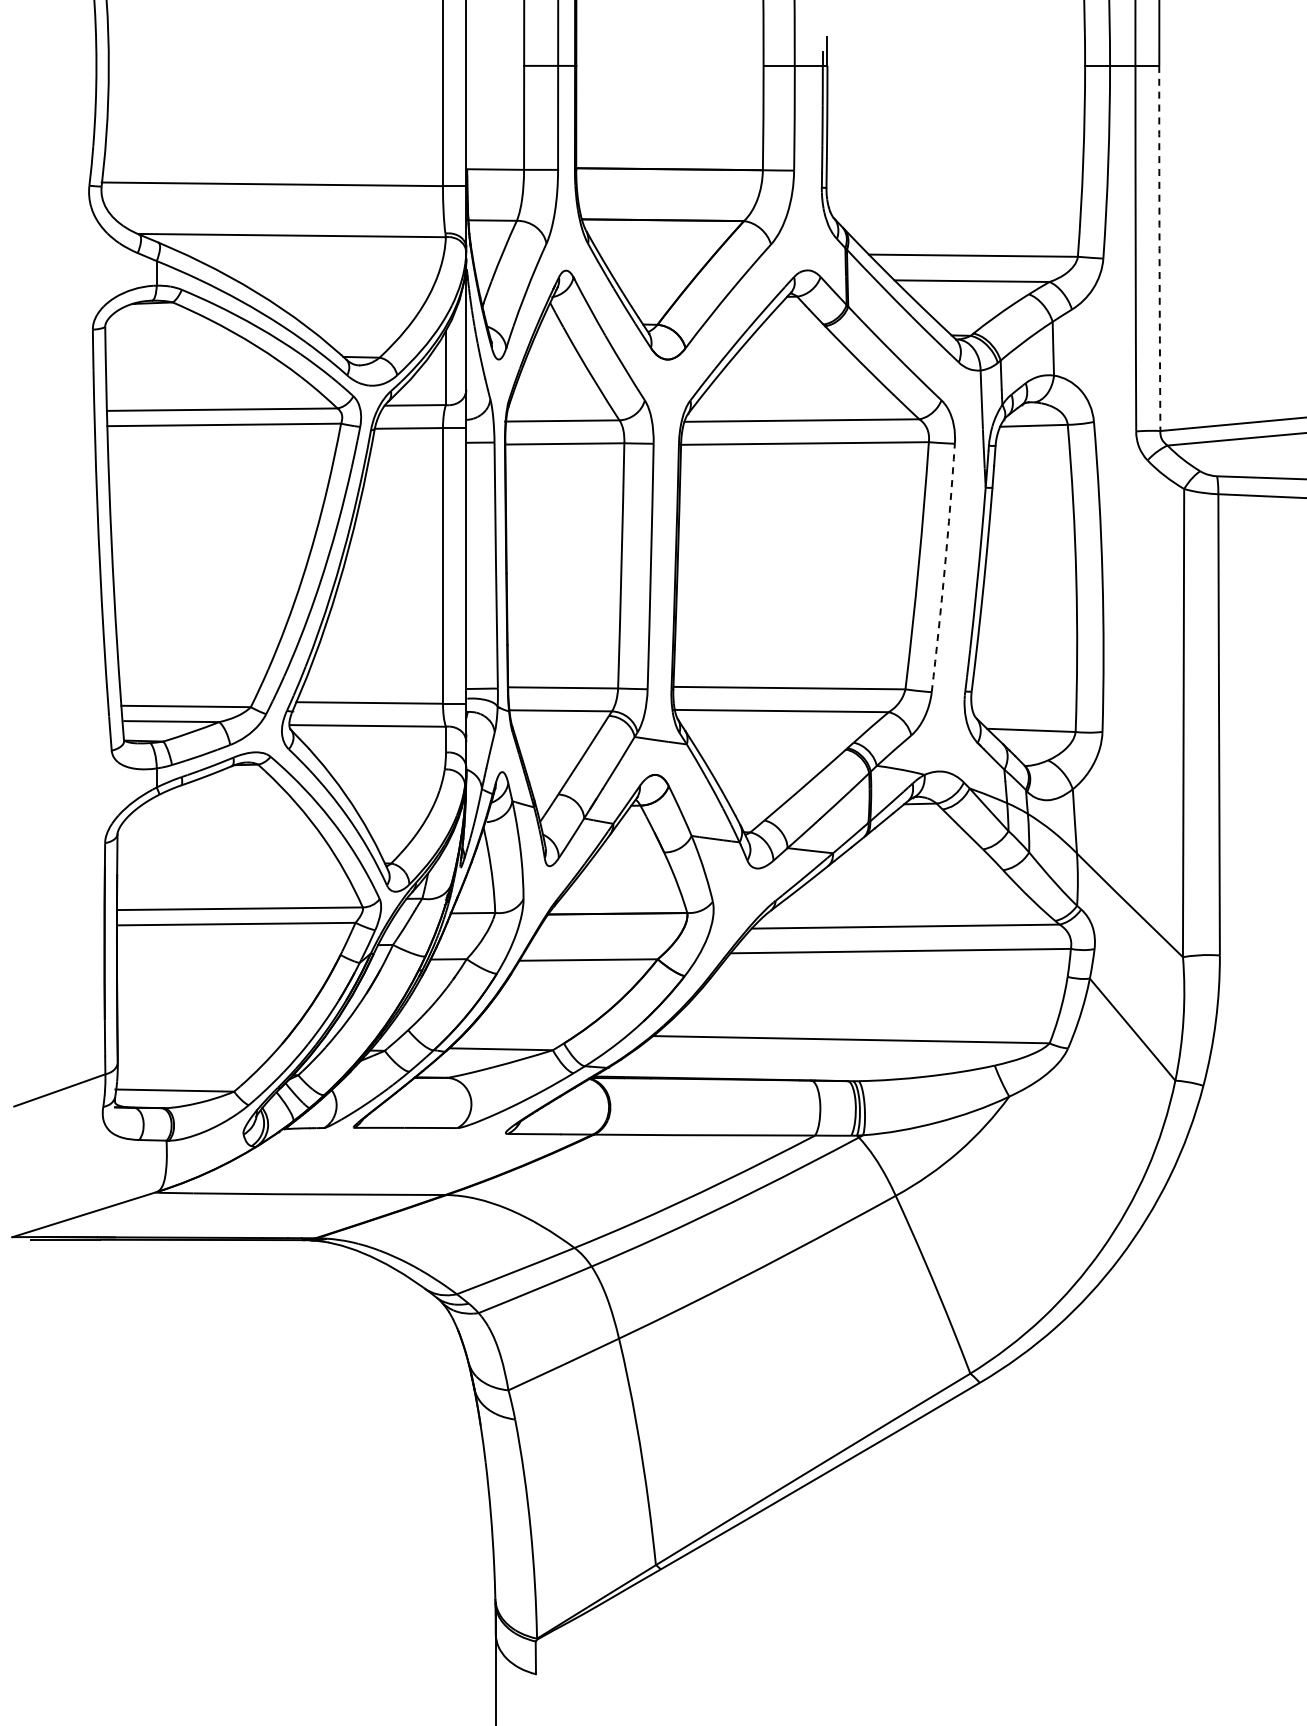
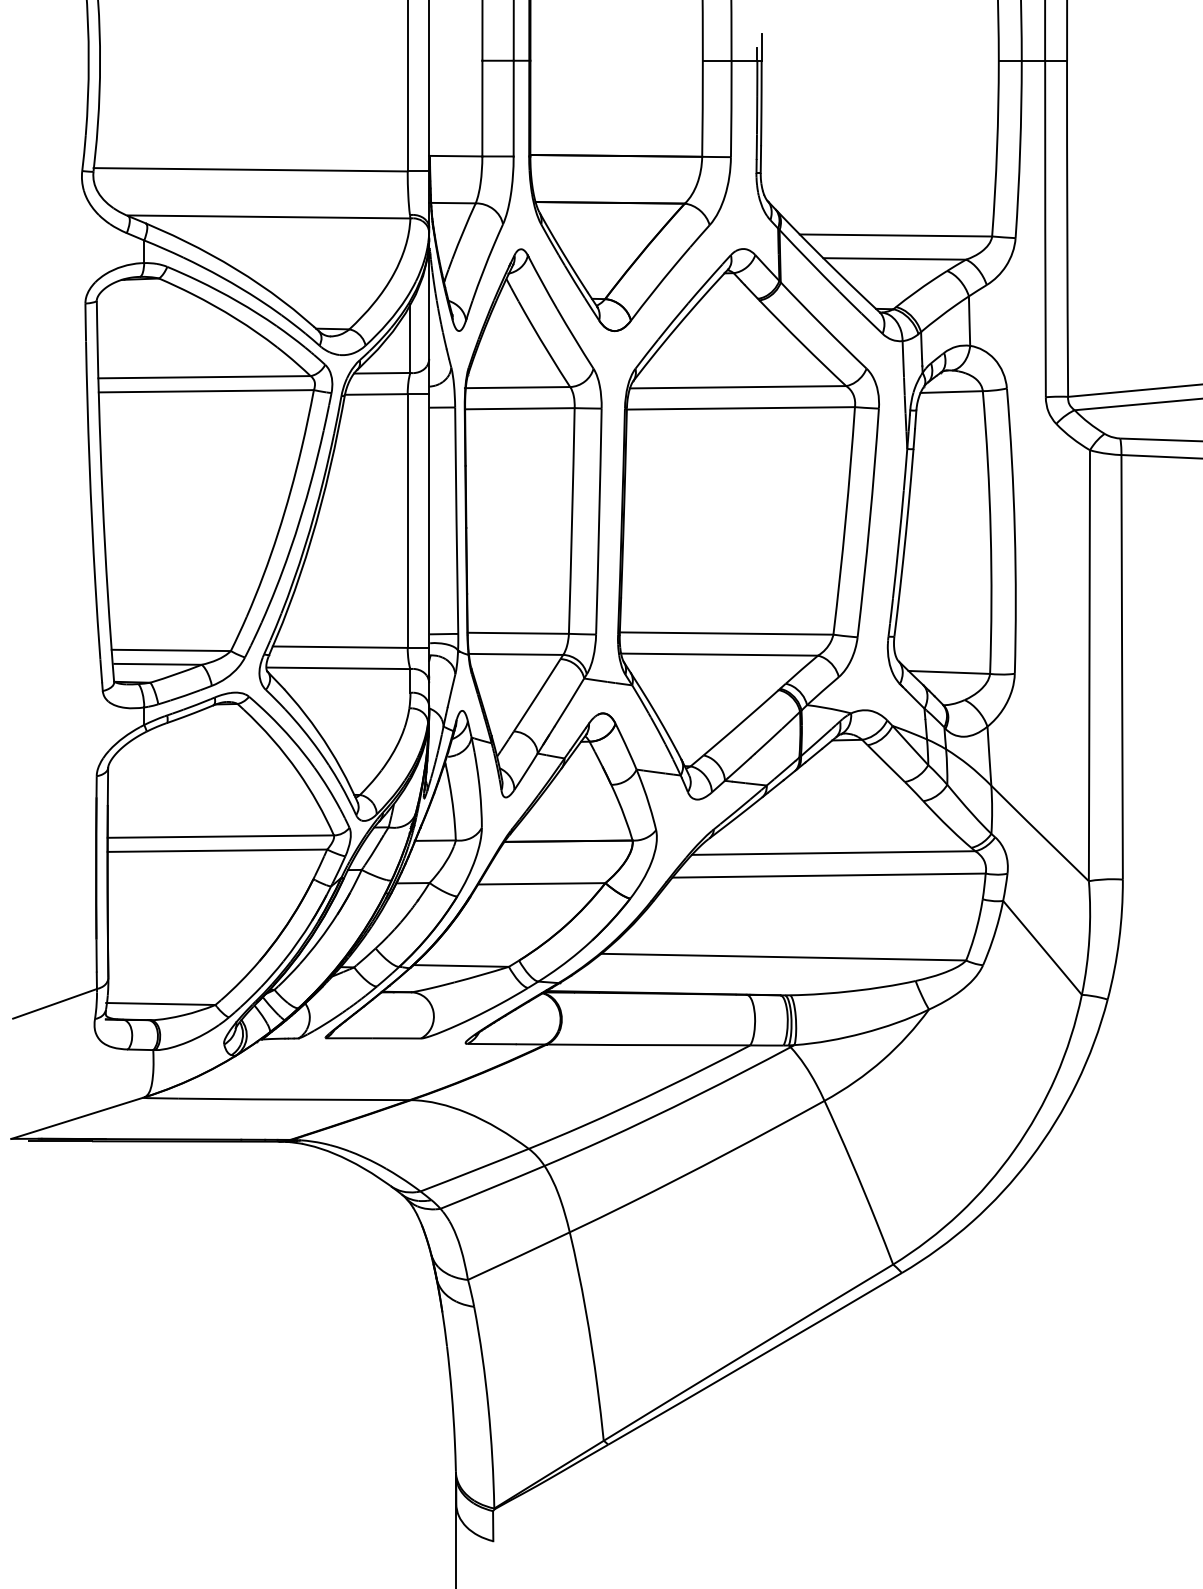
arc: (1159, 248) -> (1067, 228), dashed -> solid
arc: (944, 568) -> (869, 523), dashed -> solid

